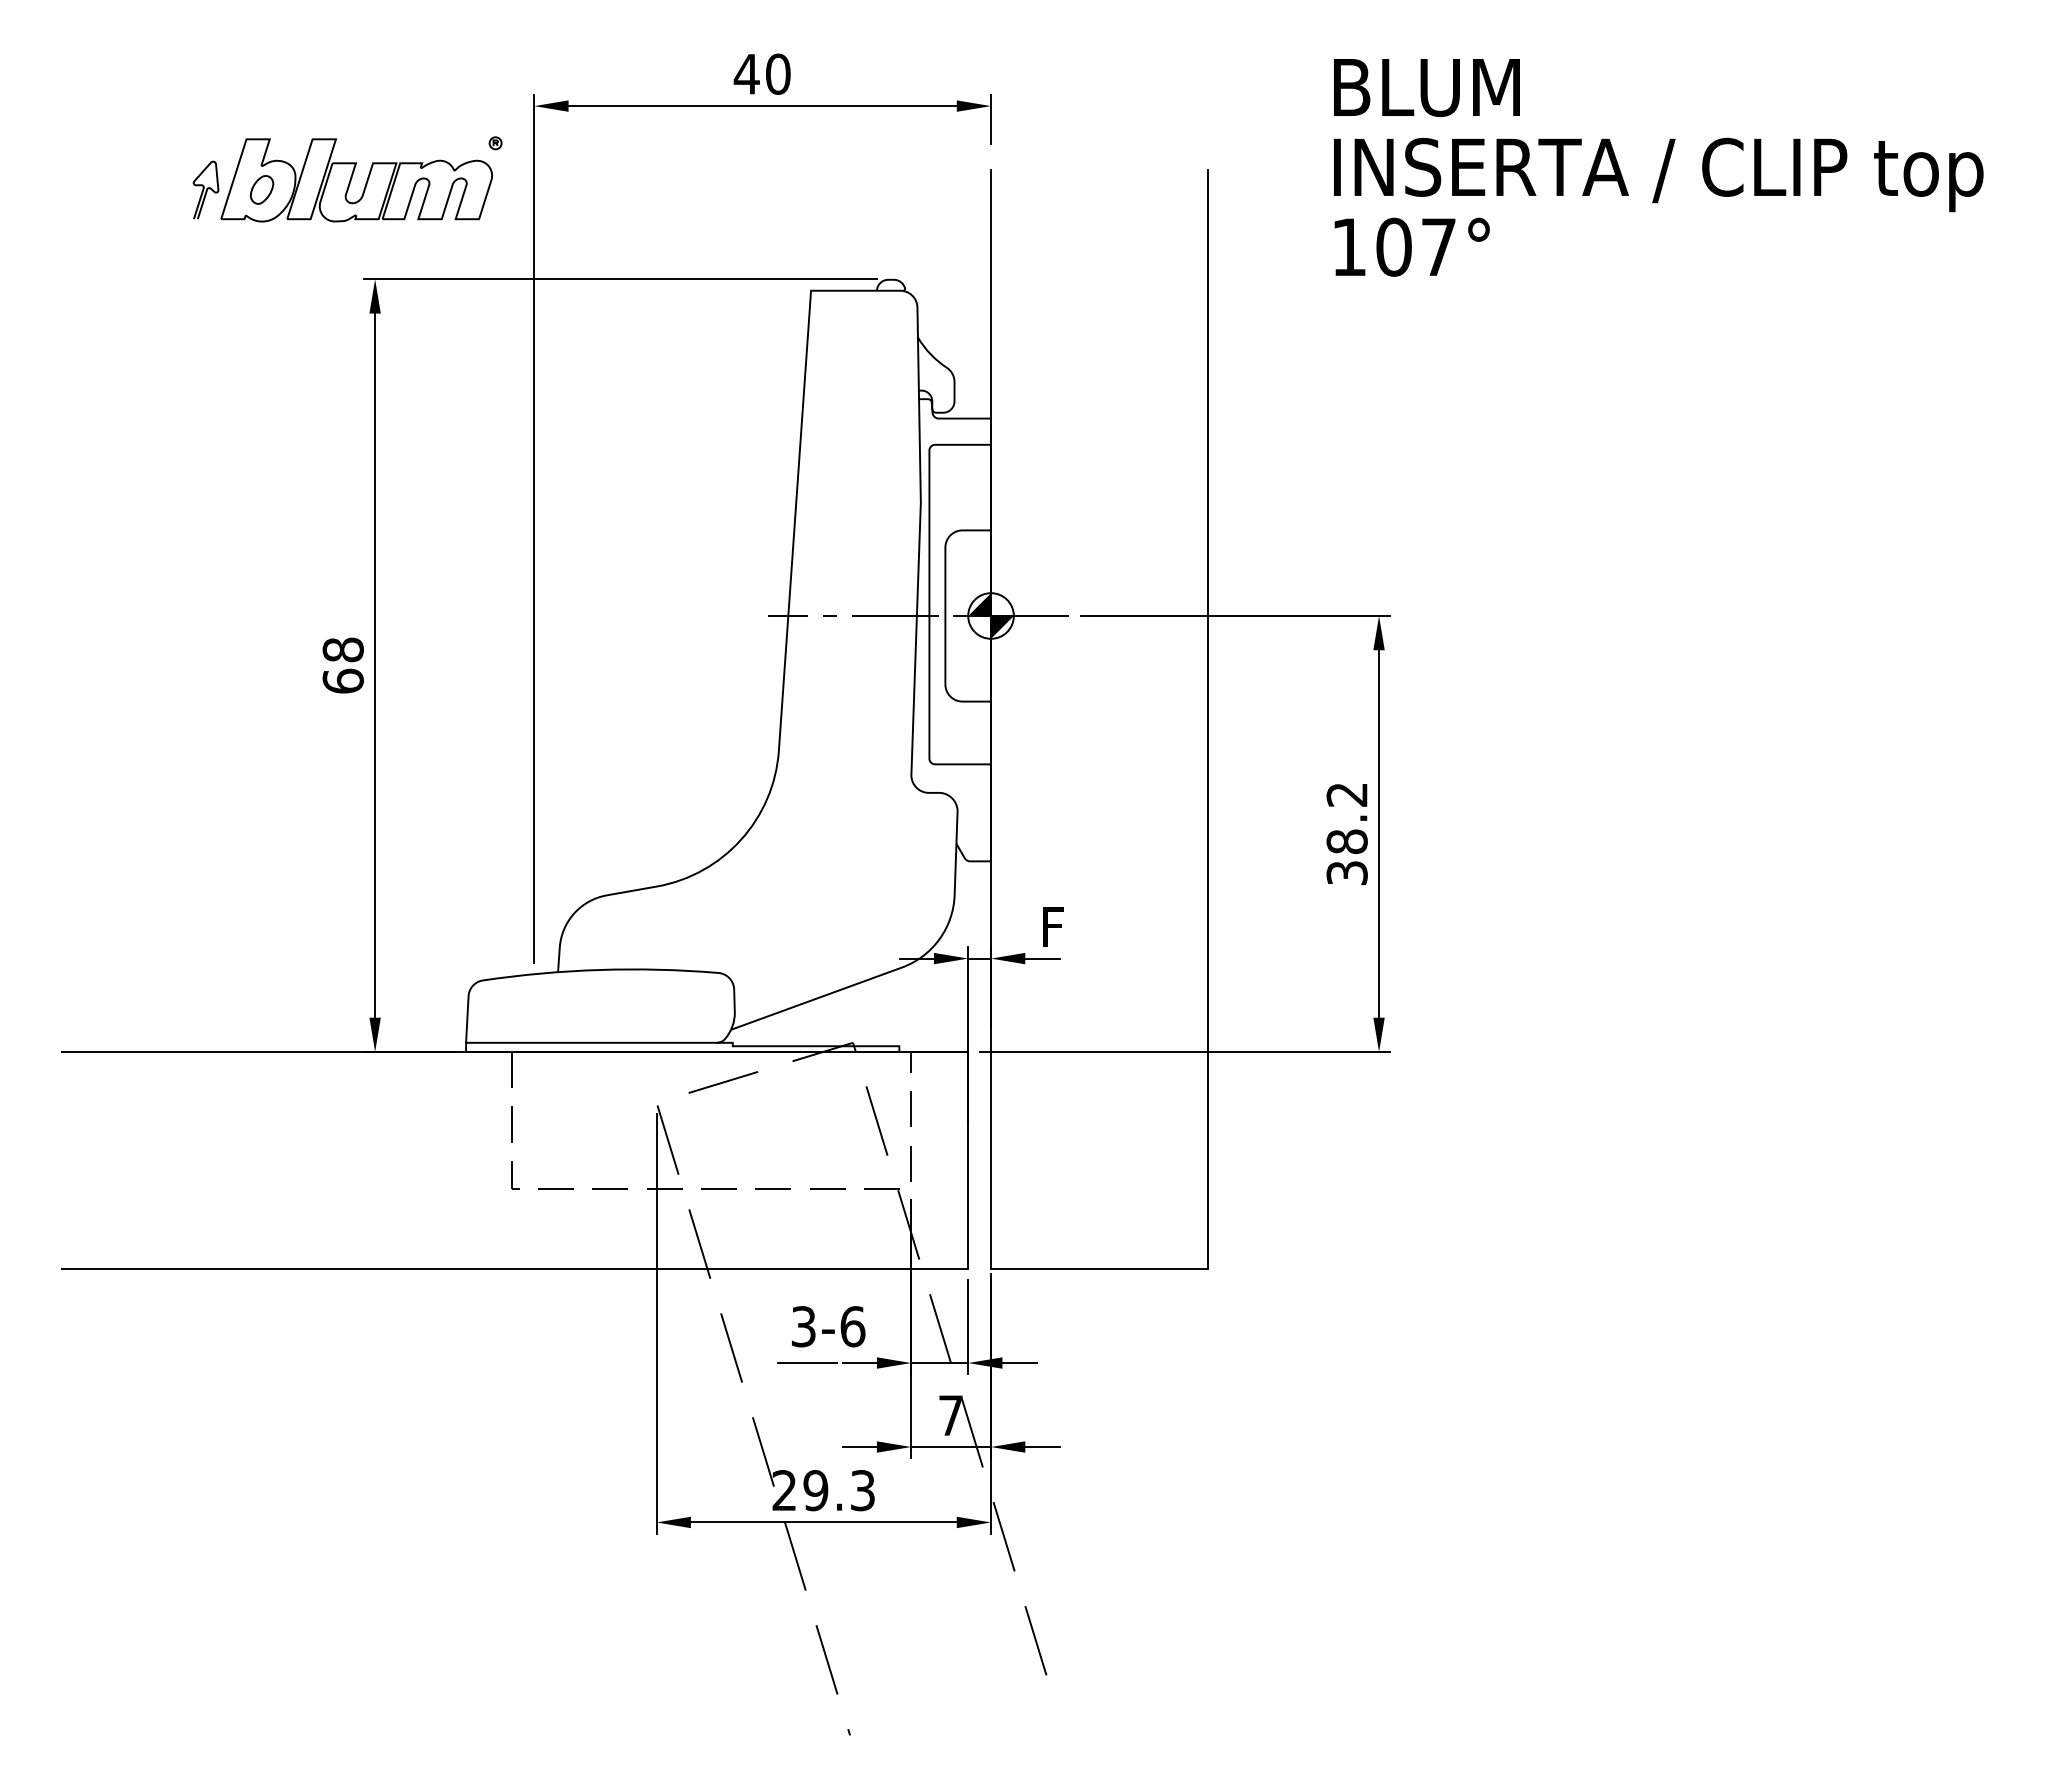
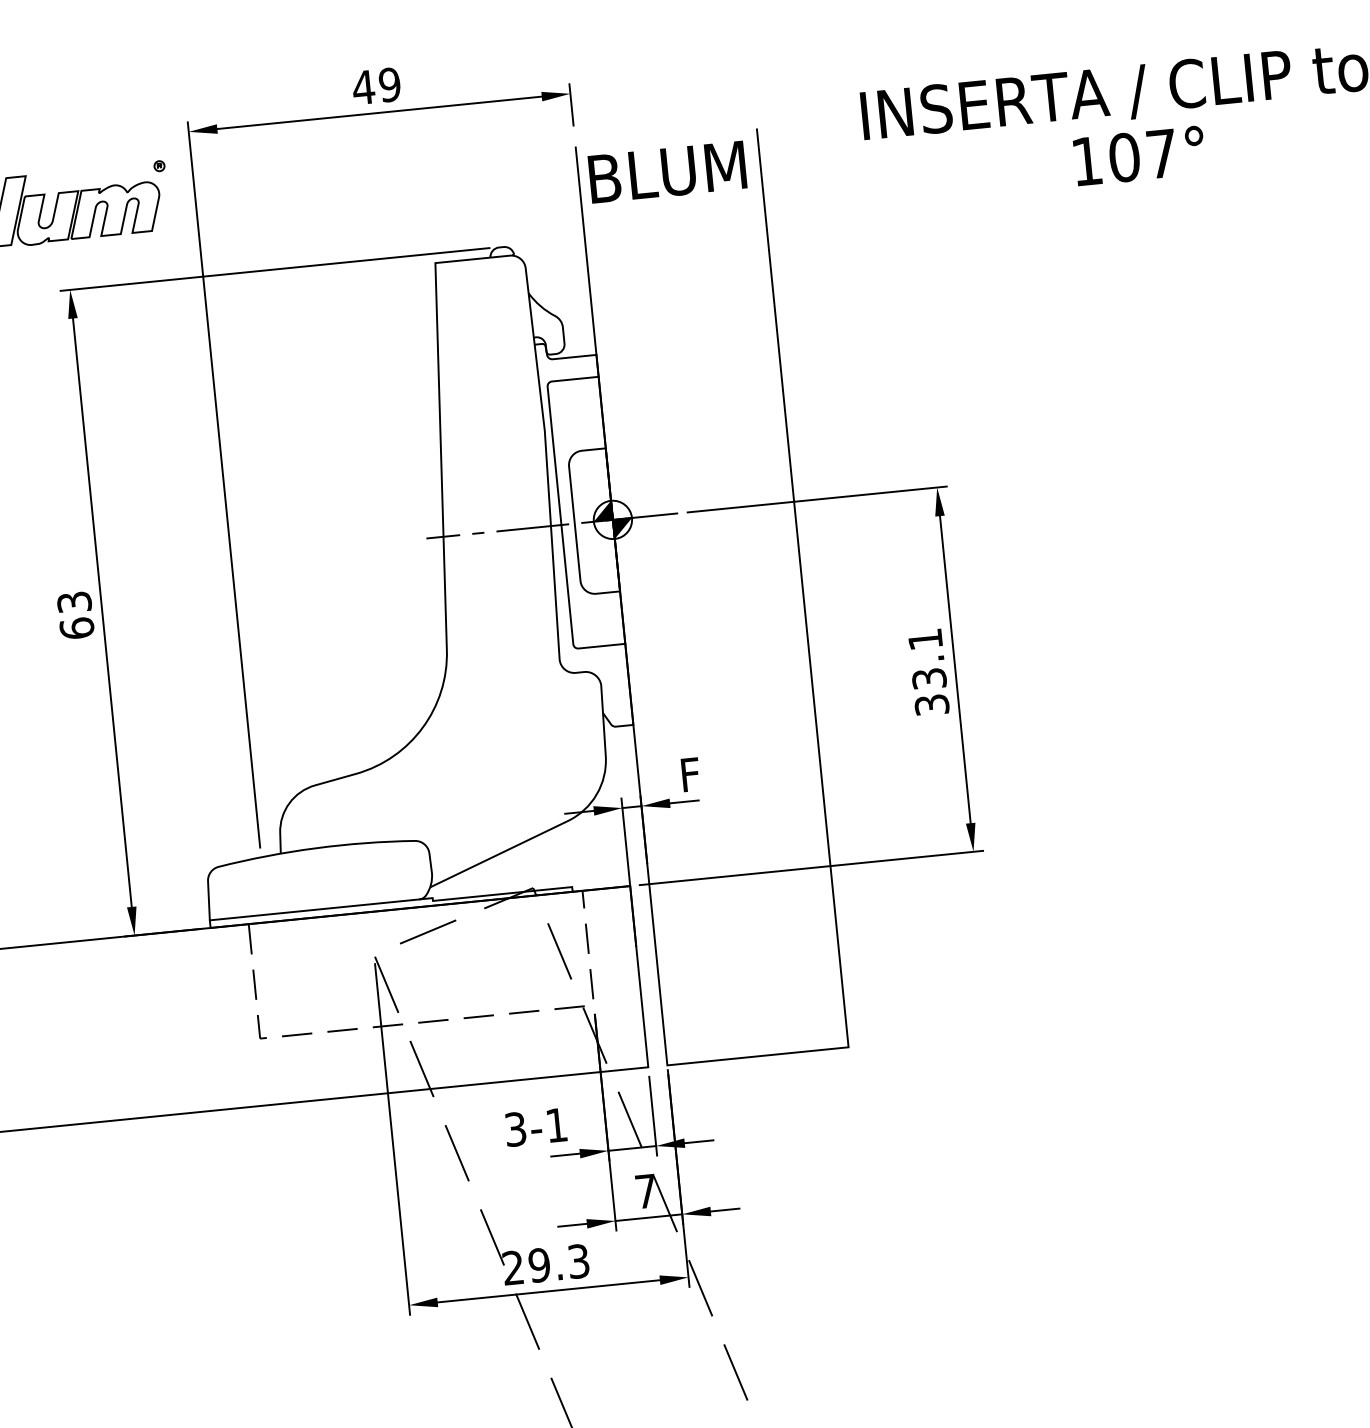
text: (777, 73) -> (389, 84), 40 -> 49
text: (1426, 88) -> (667, 173), moved
text: (1411, 246) -> (1139, 155), moved
text: (342, 649) -> (73, 601), 68 -> 63
text: (1346, 818) -> (926, 659), 38.2 -> 33.1
text: (852, 1326) -> (556, 1125), 3-6 -> 3-1
line: (806, 1363) -> (521, 1159), removed

